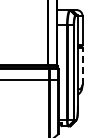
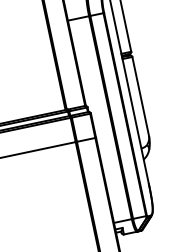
line: (82, 65) -> (140, 94), dashed -> solid

